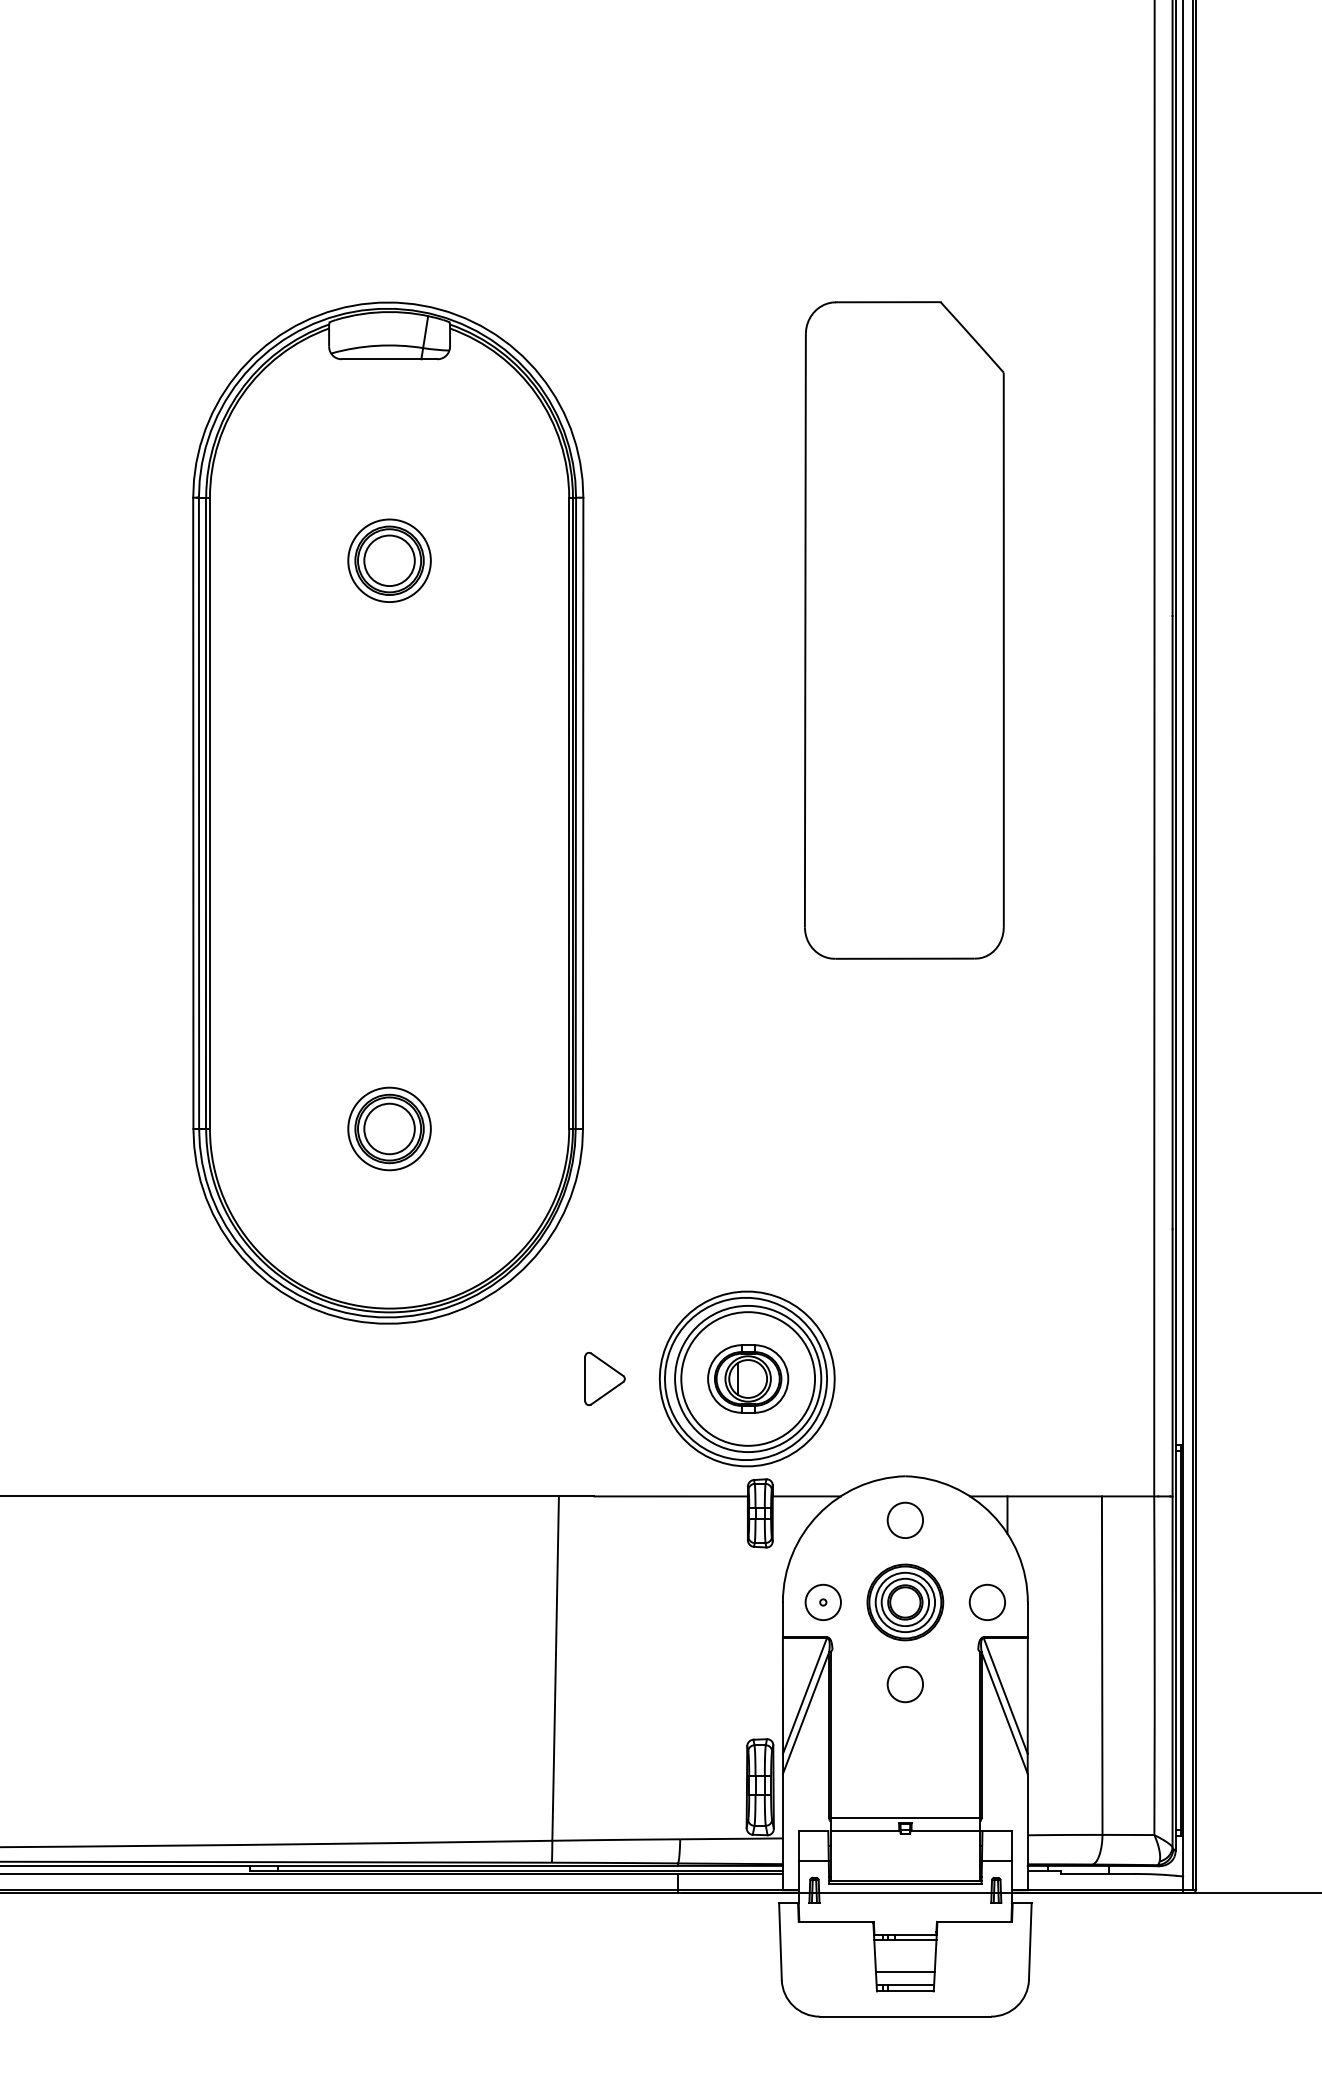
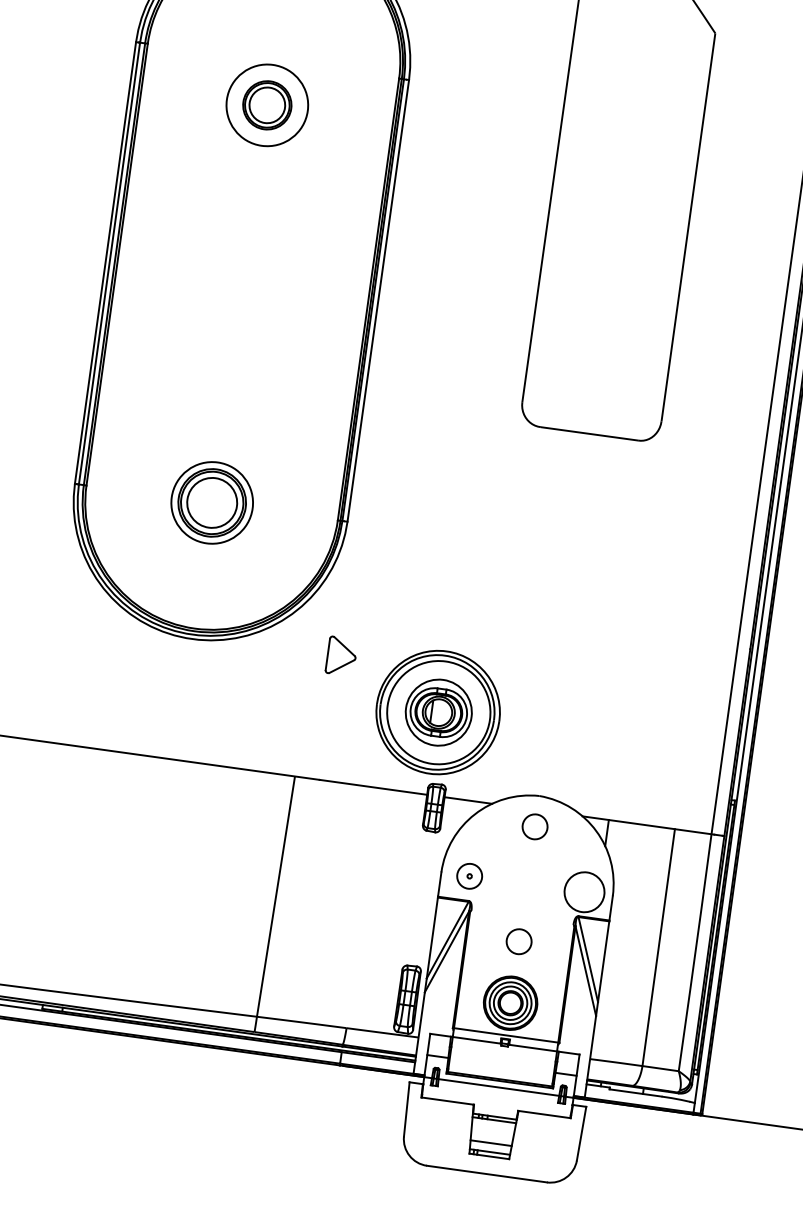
circle: (389, 560) -> (267, 105), size x1.4
part: (389, 1128) -> (212, 502), size x1.4
part: (604, 1378) -> (341, 656), moved
circle: (748, 1378) -> (439, 712), size x0.7
part: (905, 1602) -> (510, 1003), moved
circle: (987, 1602) -> (584, 892), size x1.6

